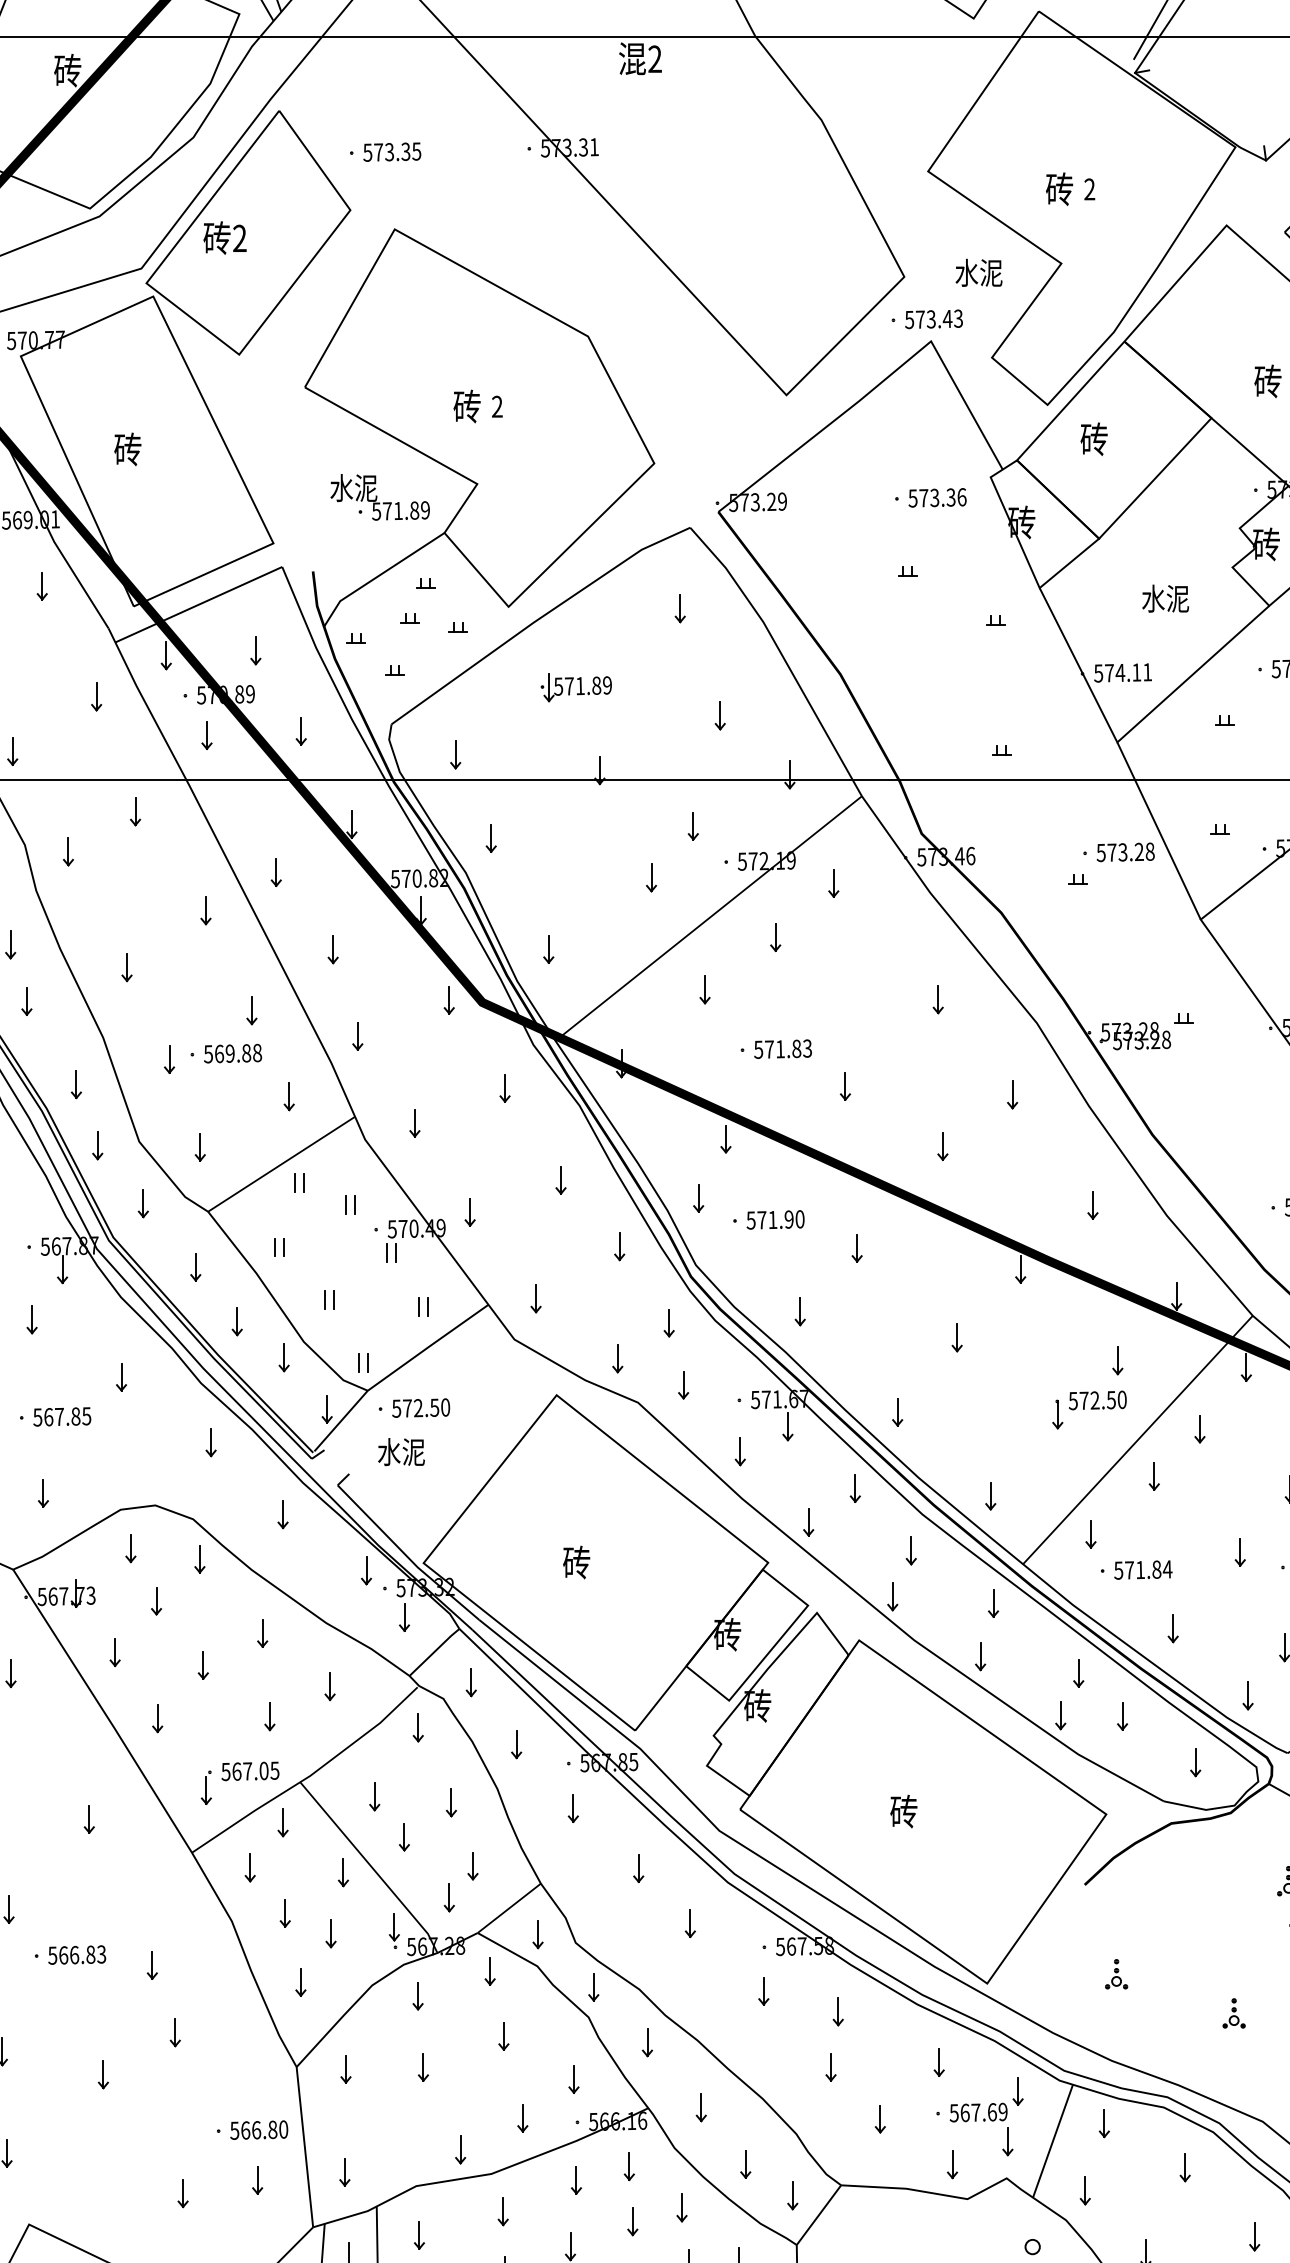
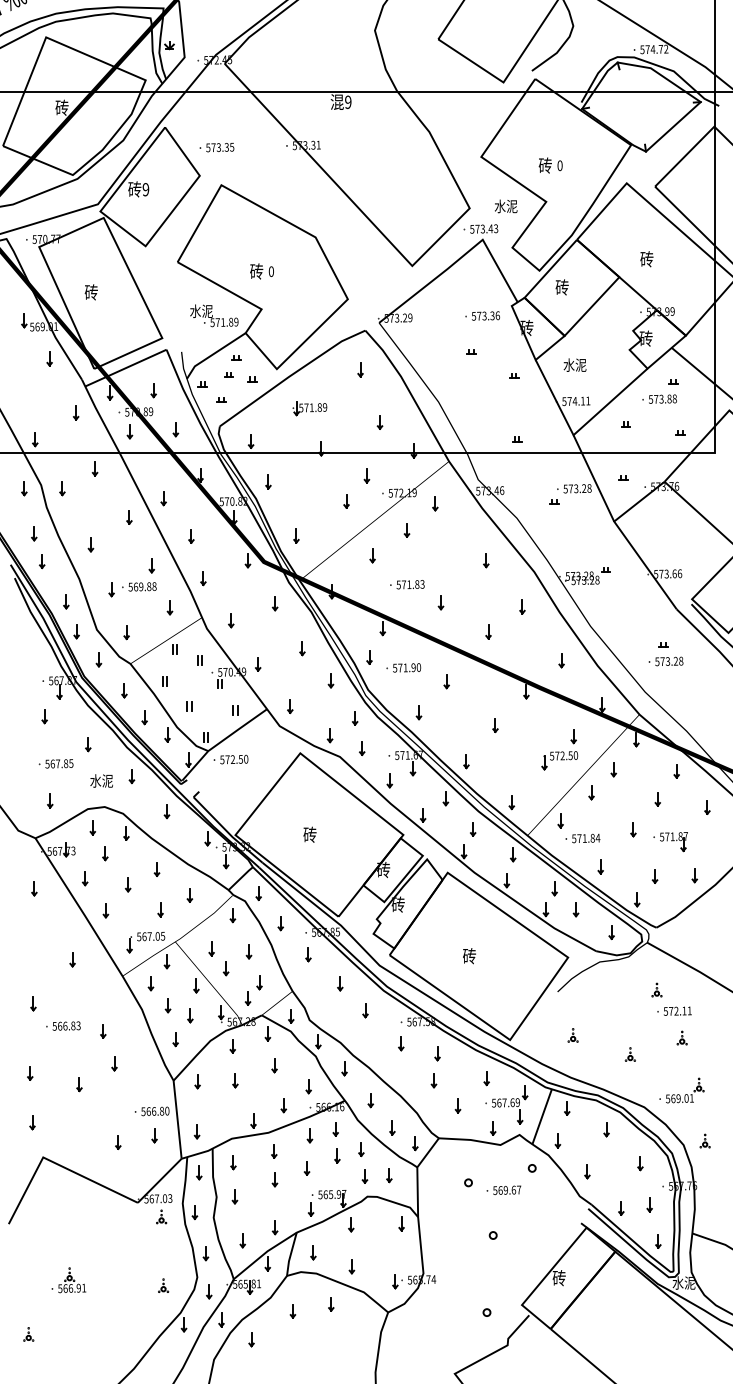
text: (655, 59) -> (348, 102), 2 -> 9
text: (1088, 188) -> (559, 165), 2 -> 0
text: (238, 238) -> (145, 189), 2 -> 9
text: (495, 406) -> (270, 271), 2 -> 0
text: (1164, 597) -> (574, 364), moved
text: (401, 1451) -> (101, 780), moved

